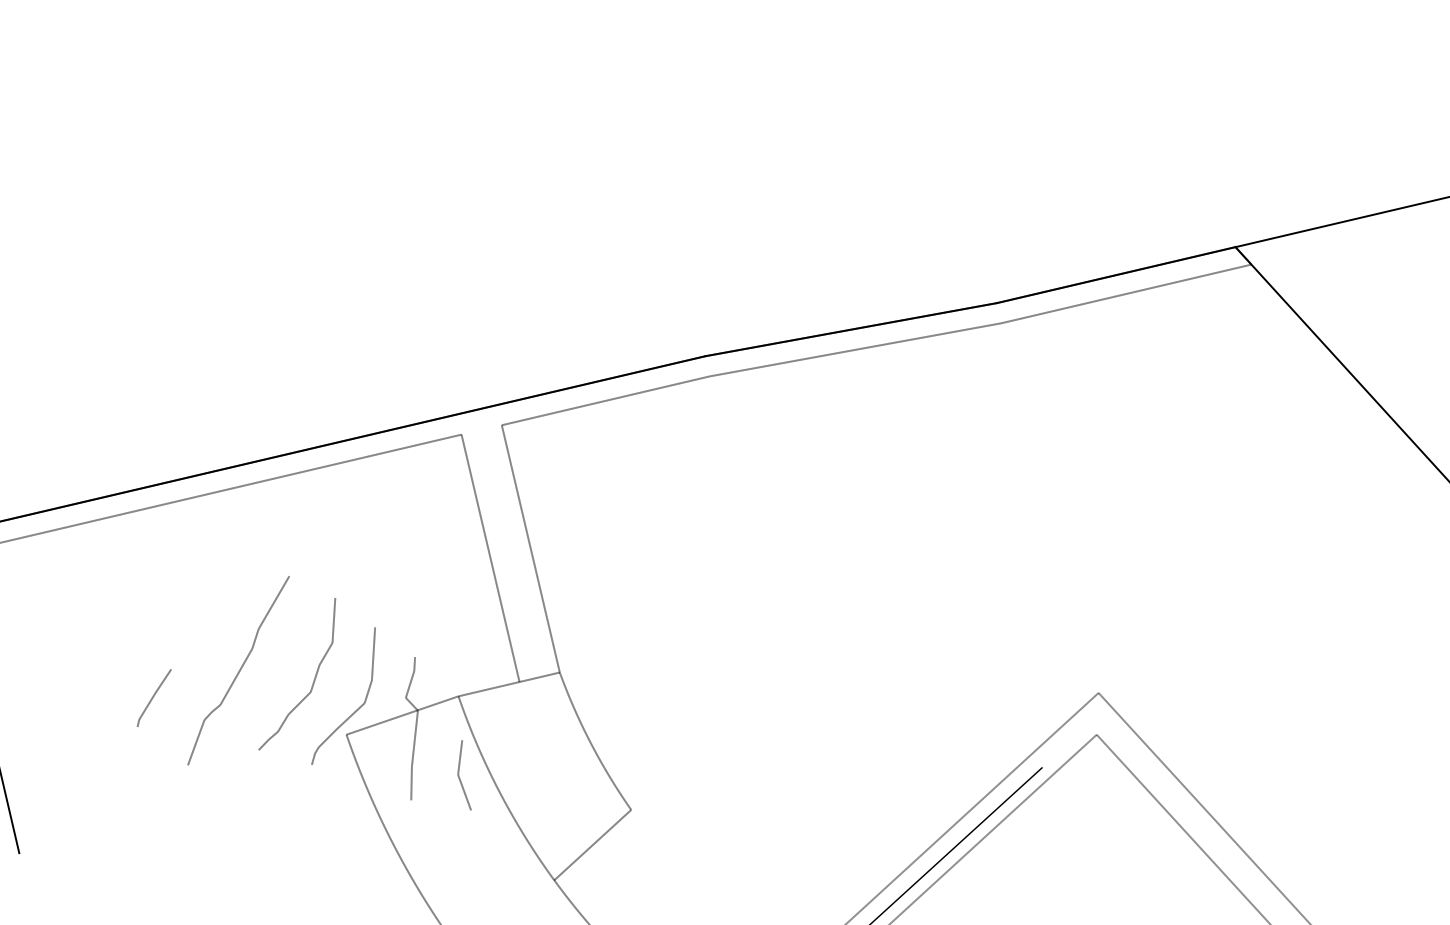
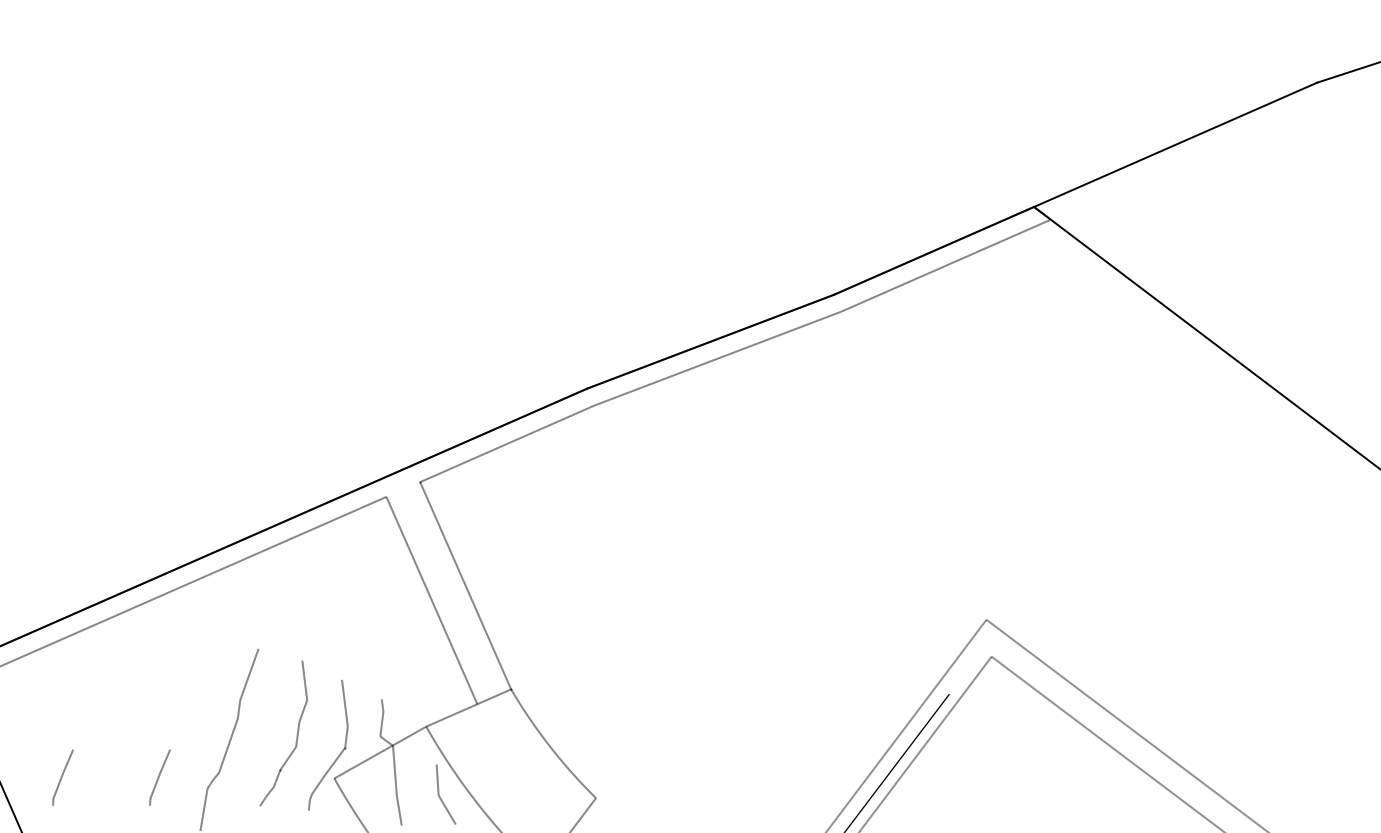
line: (46, 678) -> (62, 777), added

